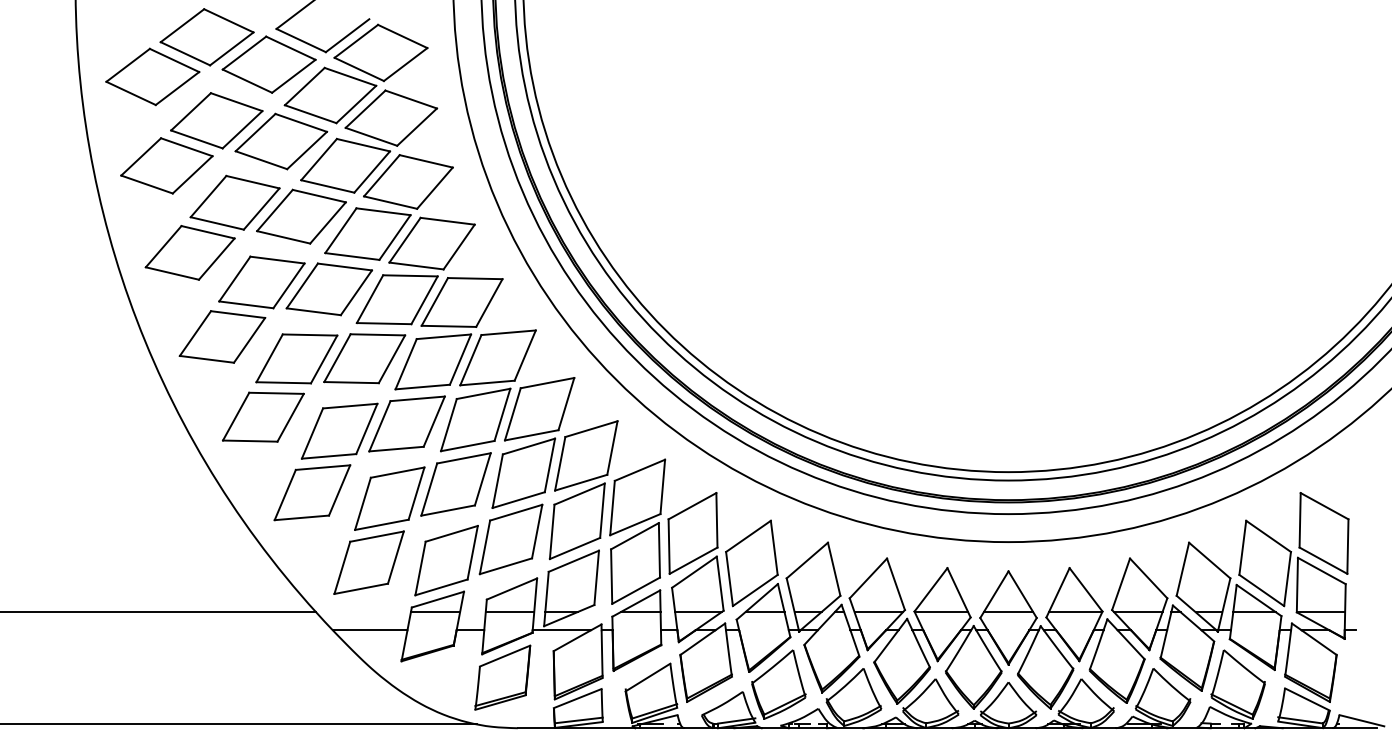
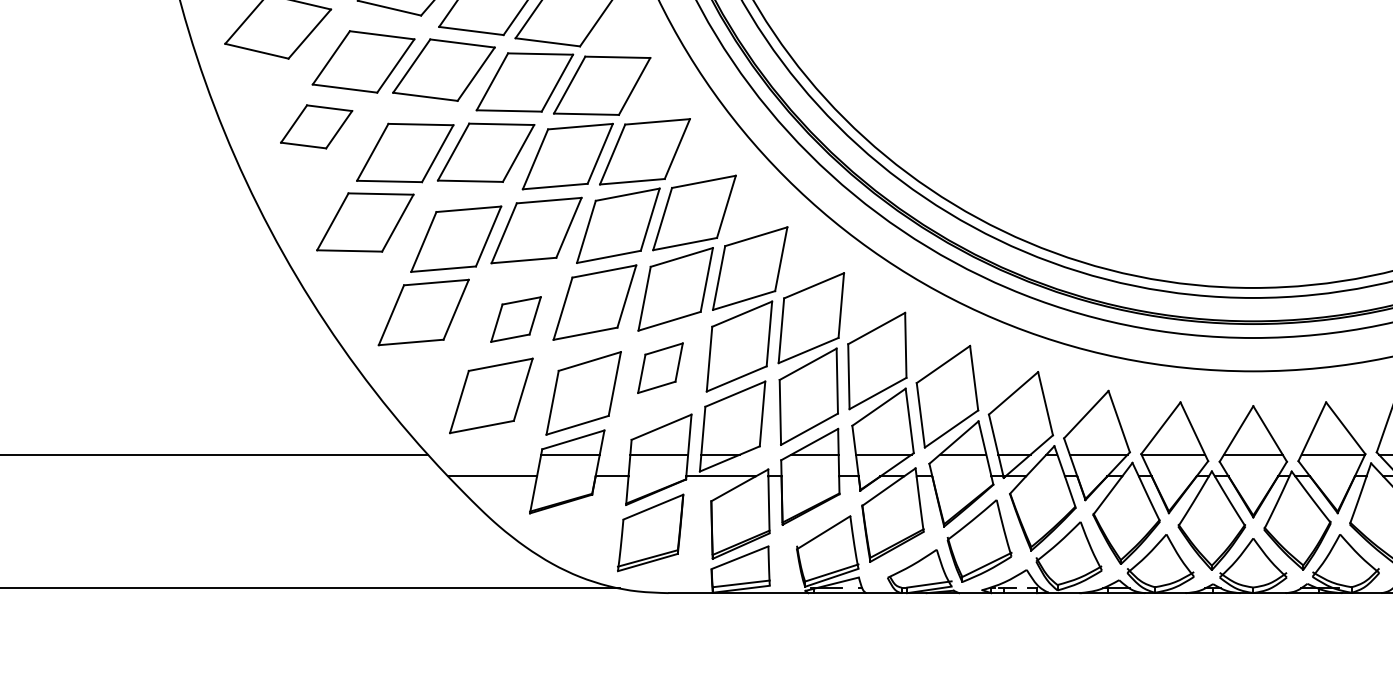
part: (222, 336) -> (316, 126), size x0.7
part: (389, 498) -> (515, 319), size x0.6
part: (510, 539) -> (659, 368), size x0.6

